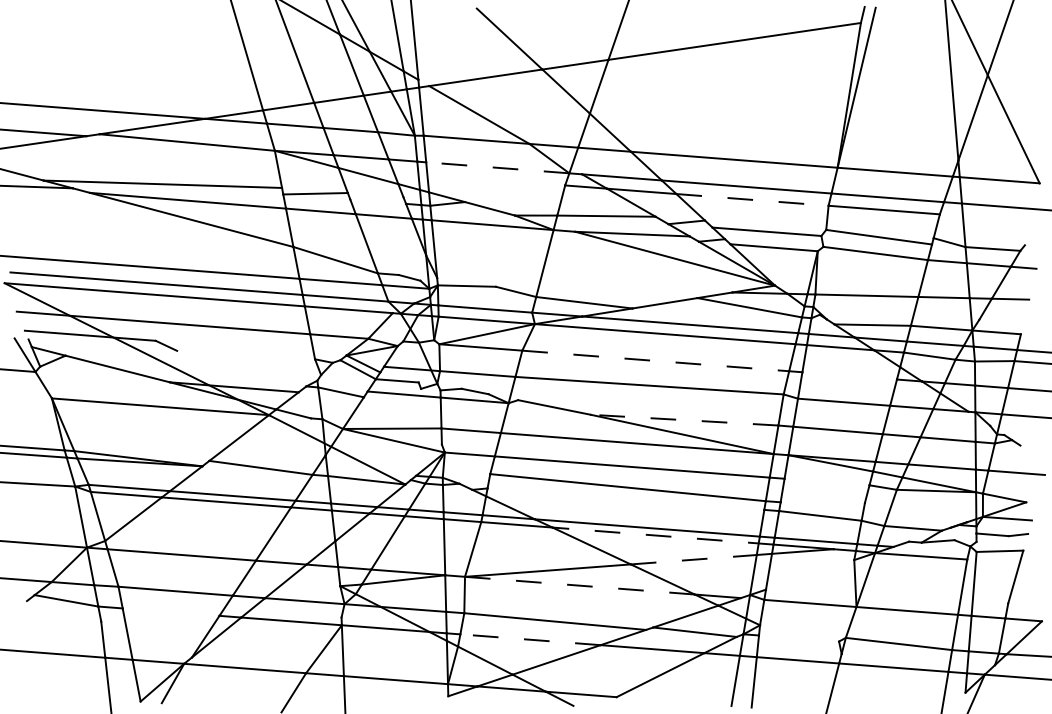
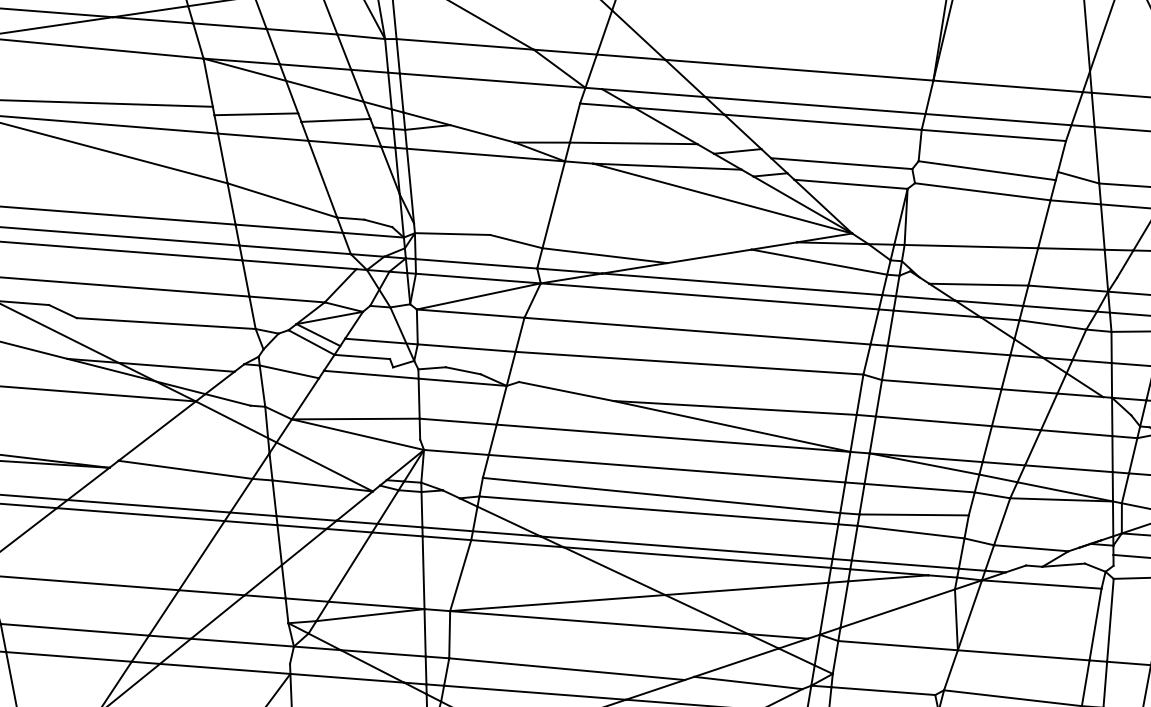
line: (497, 167) -> (492, 80), dashed -> solid
line: (376, 198) -> (335, 120), added
line: (753, 199) -> (824, 121), dashed -> solid
line: (246, 354) -> (166, 322), added
line: (655, 360) -> (697, 330), dashed -> solid
line: (849, 375) -> (948, 350), added
line: (684, 420) -> (734, 408), dashed -> solid
line: (826, 481) -> (918, 487), added
line: (625, 498) -> (658, 509), added
line: (822, 502) -> (913, 514), added
line: (663, 536) -> (707, 558), dashed -> solid
line: (694, 559) -> (747, 588), dashed -> solid
line: (810, 574) -> (898, 608), added
line: (579, 585) -> (598, 622), dashed -> solid
line: (170, 611) -> (68, 656), added
line: (799, 638) -> (883, 691), added
line: (530, 639) -> (535, 692), dashed -> solid

